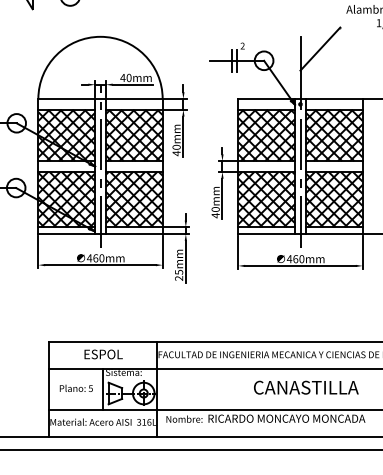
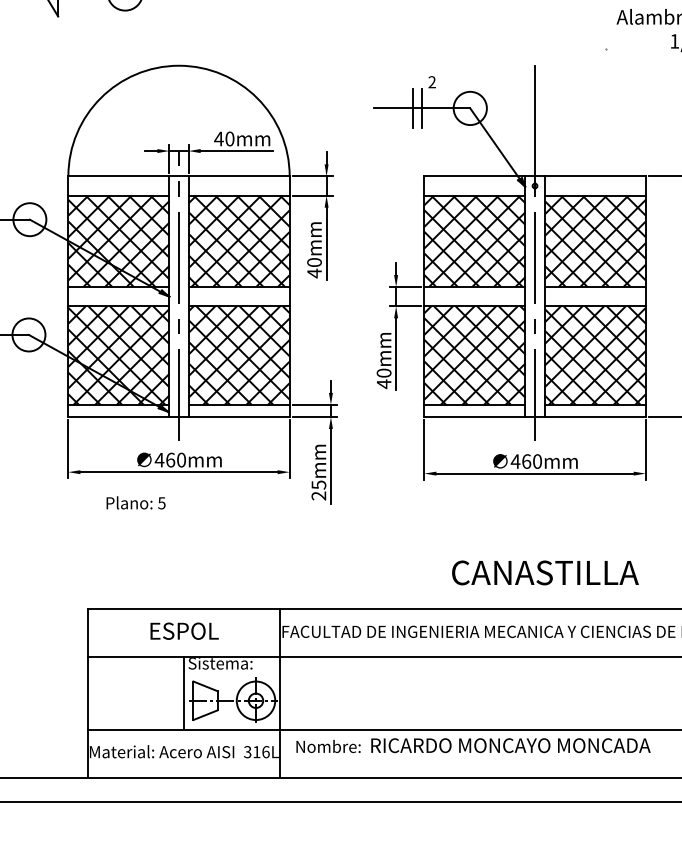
line: (320, 48) -> (570, 86), removed
text: (75, 387) -> (134, 501), moved
text: (306, 387) -> (545, 572), moved

